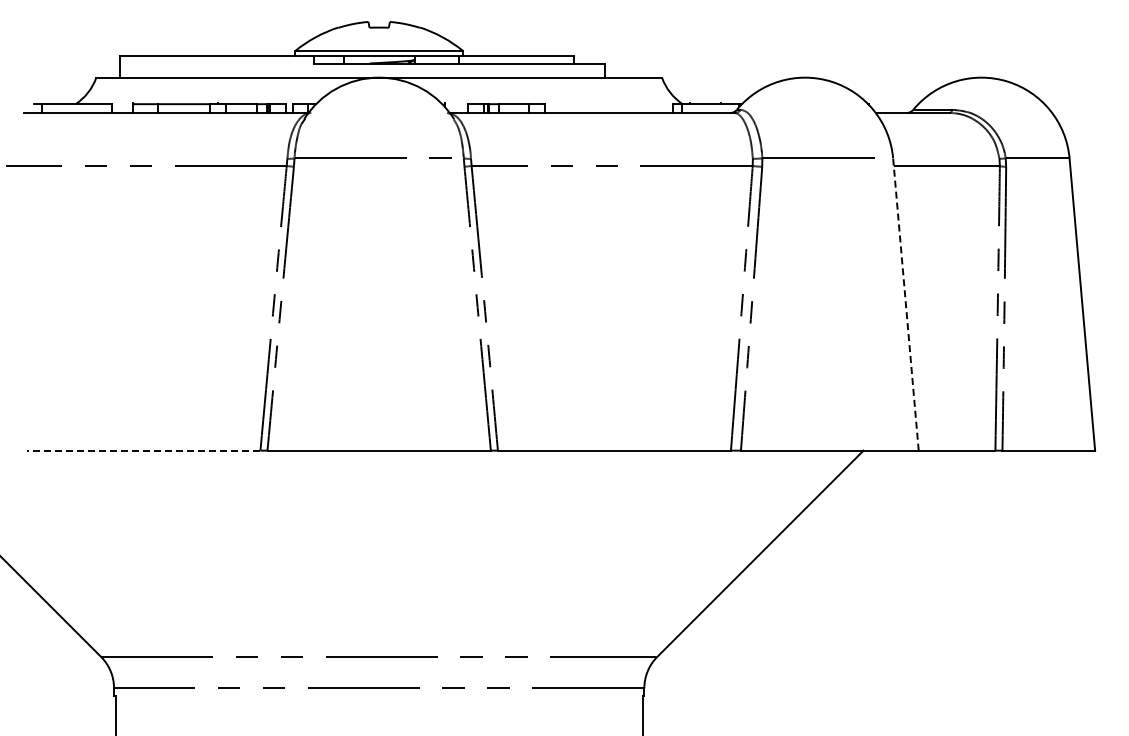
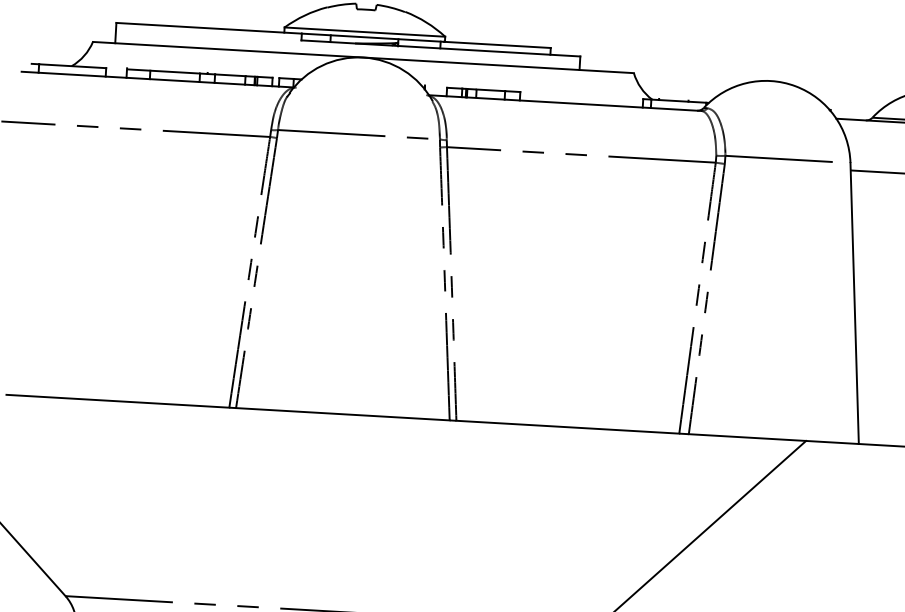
line: (905, 304) -> (854, 303), dashed -> solid
line: (143, 450) -> (117, 401), dashed -> solid

